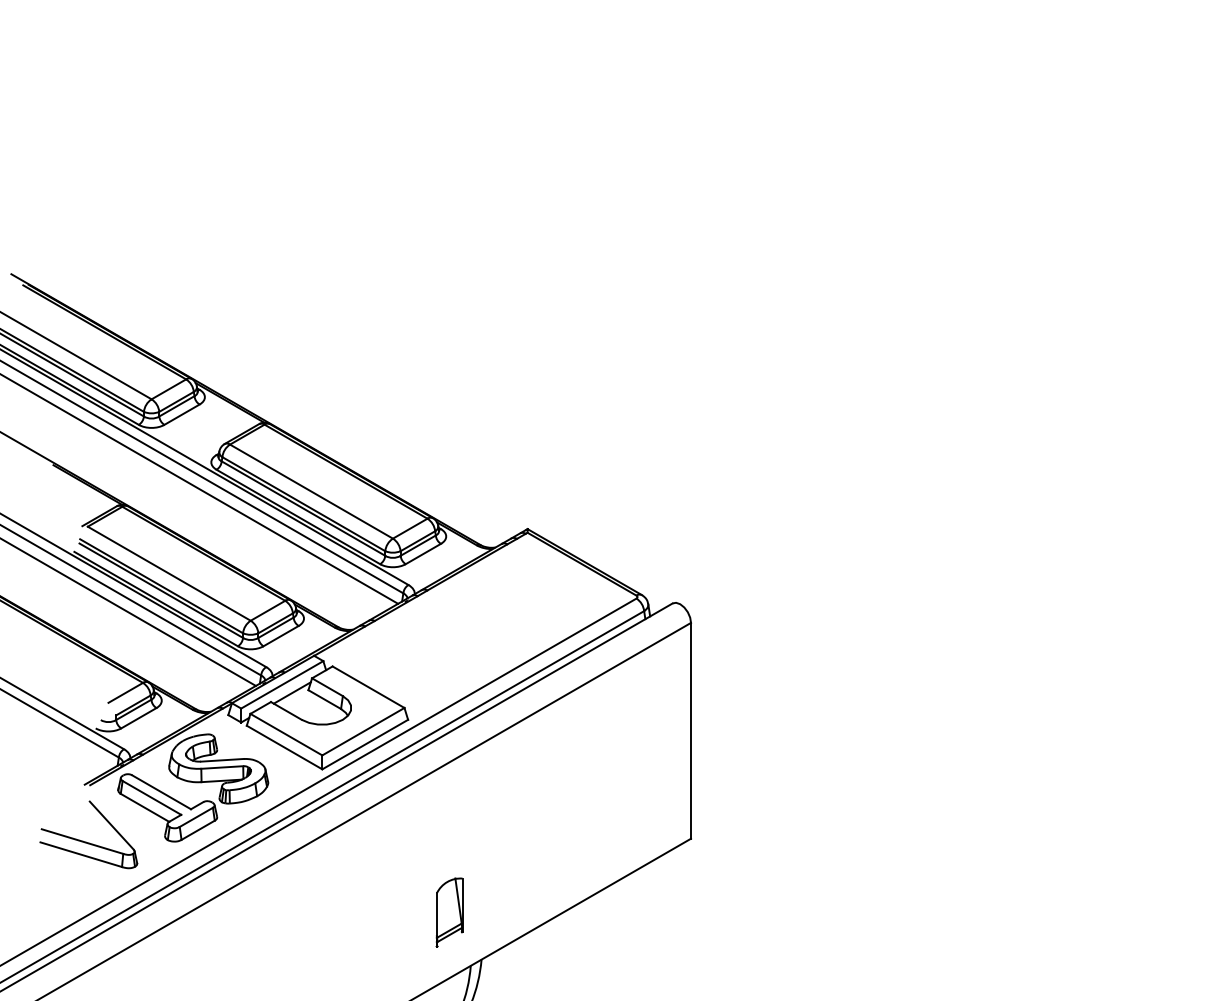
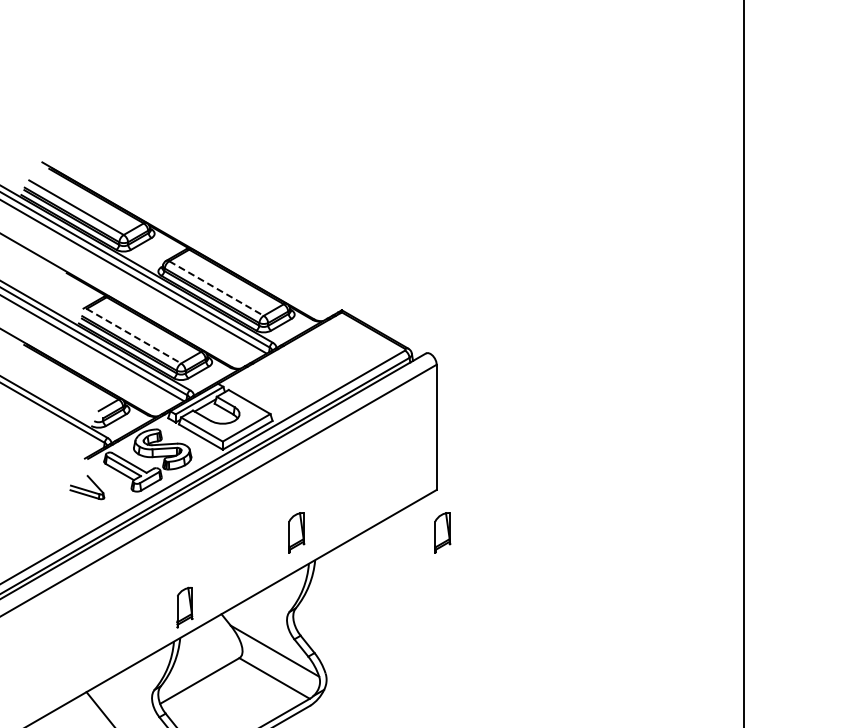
line: (311, 491) -> (216, 288), solid -> dashed
line: (168, 574) -> (133, 336), solid -> dashed
part: (89, 834) -> (87, 487), size x0.6
part: (700, 912) -> (442, 532), added

